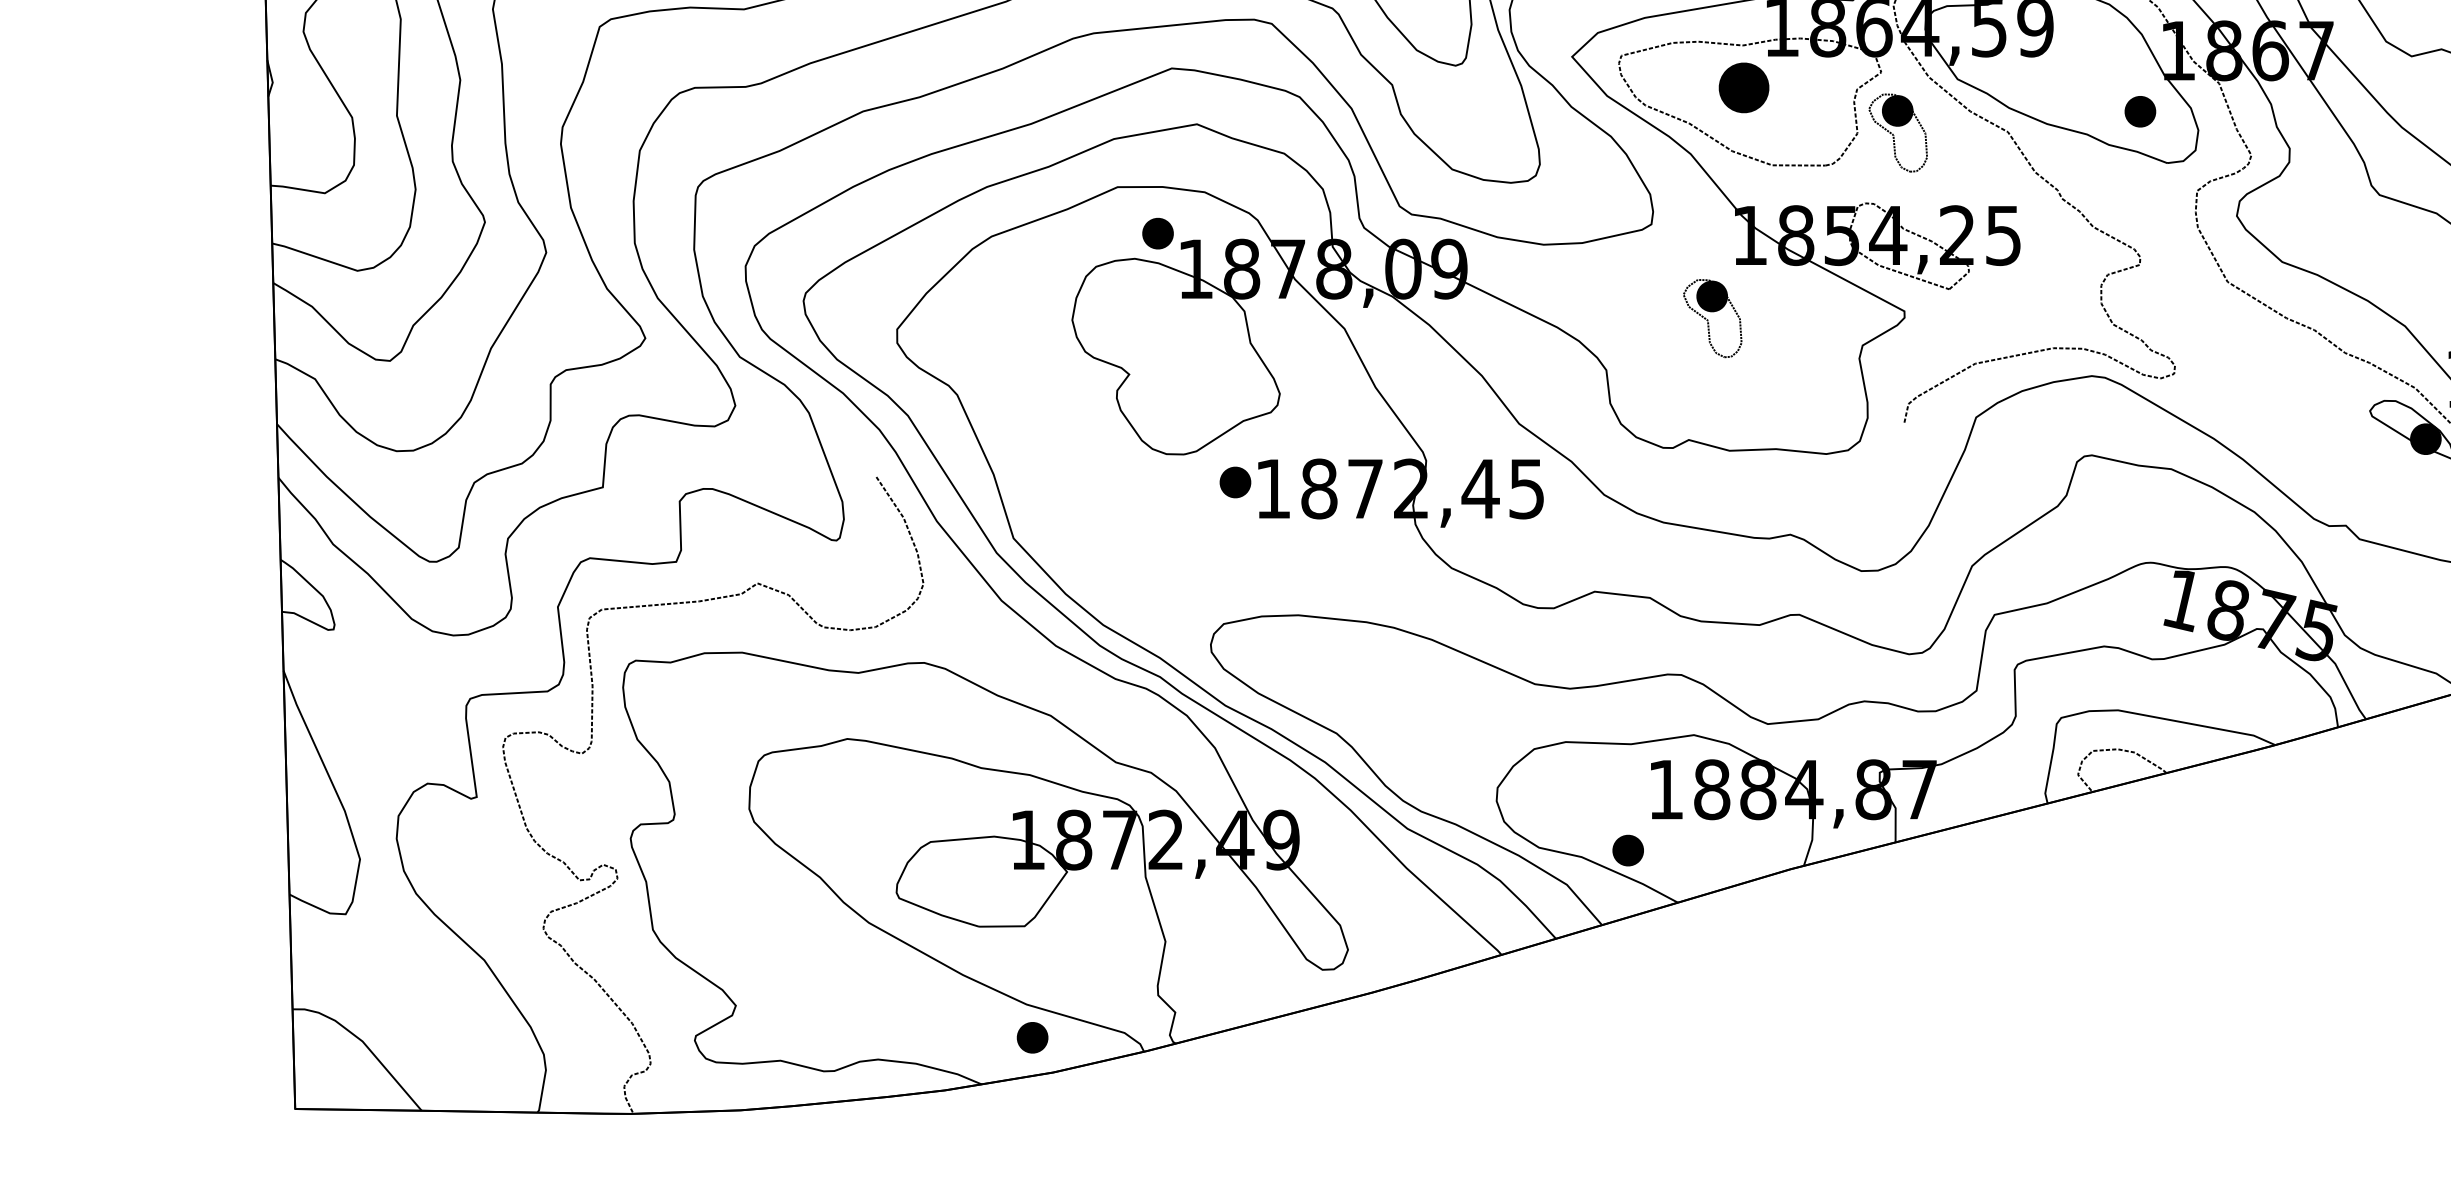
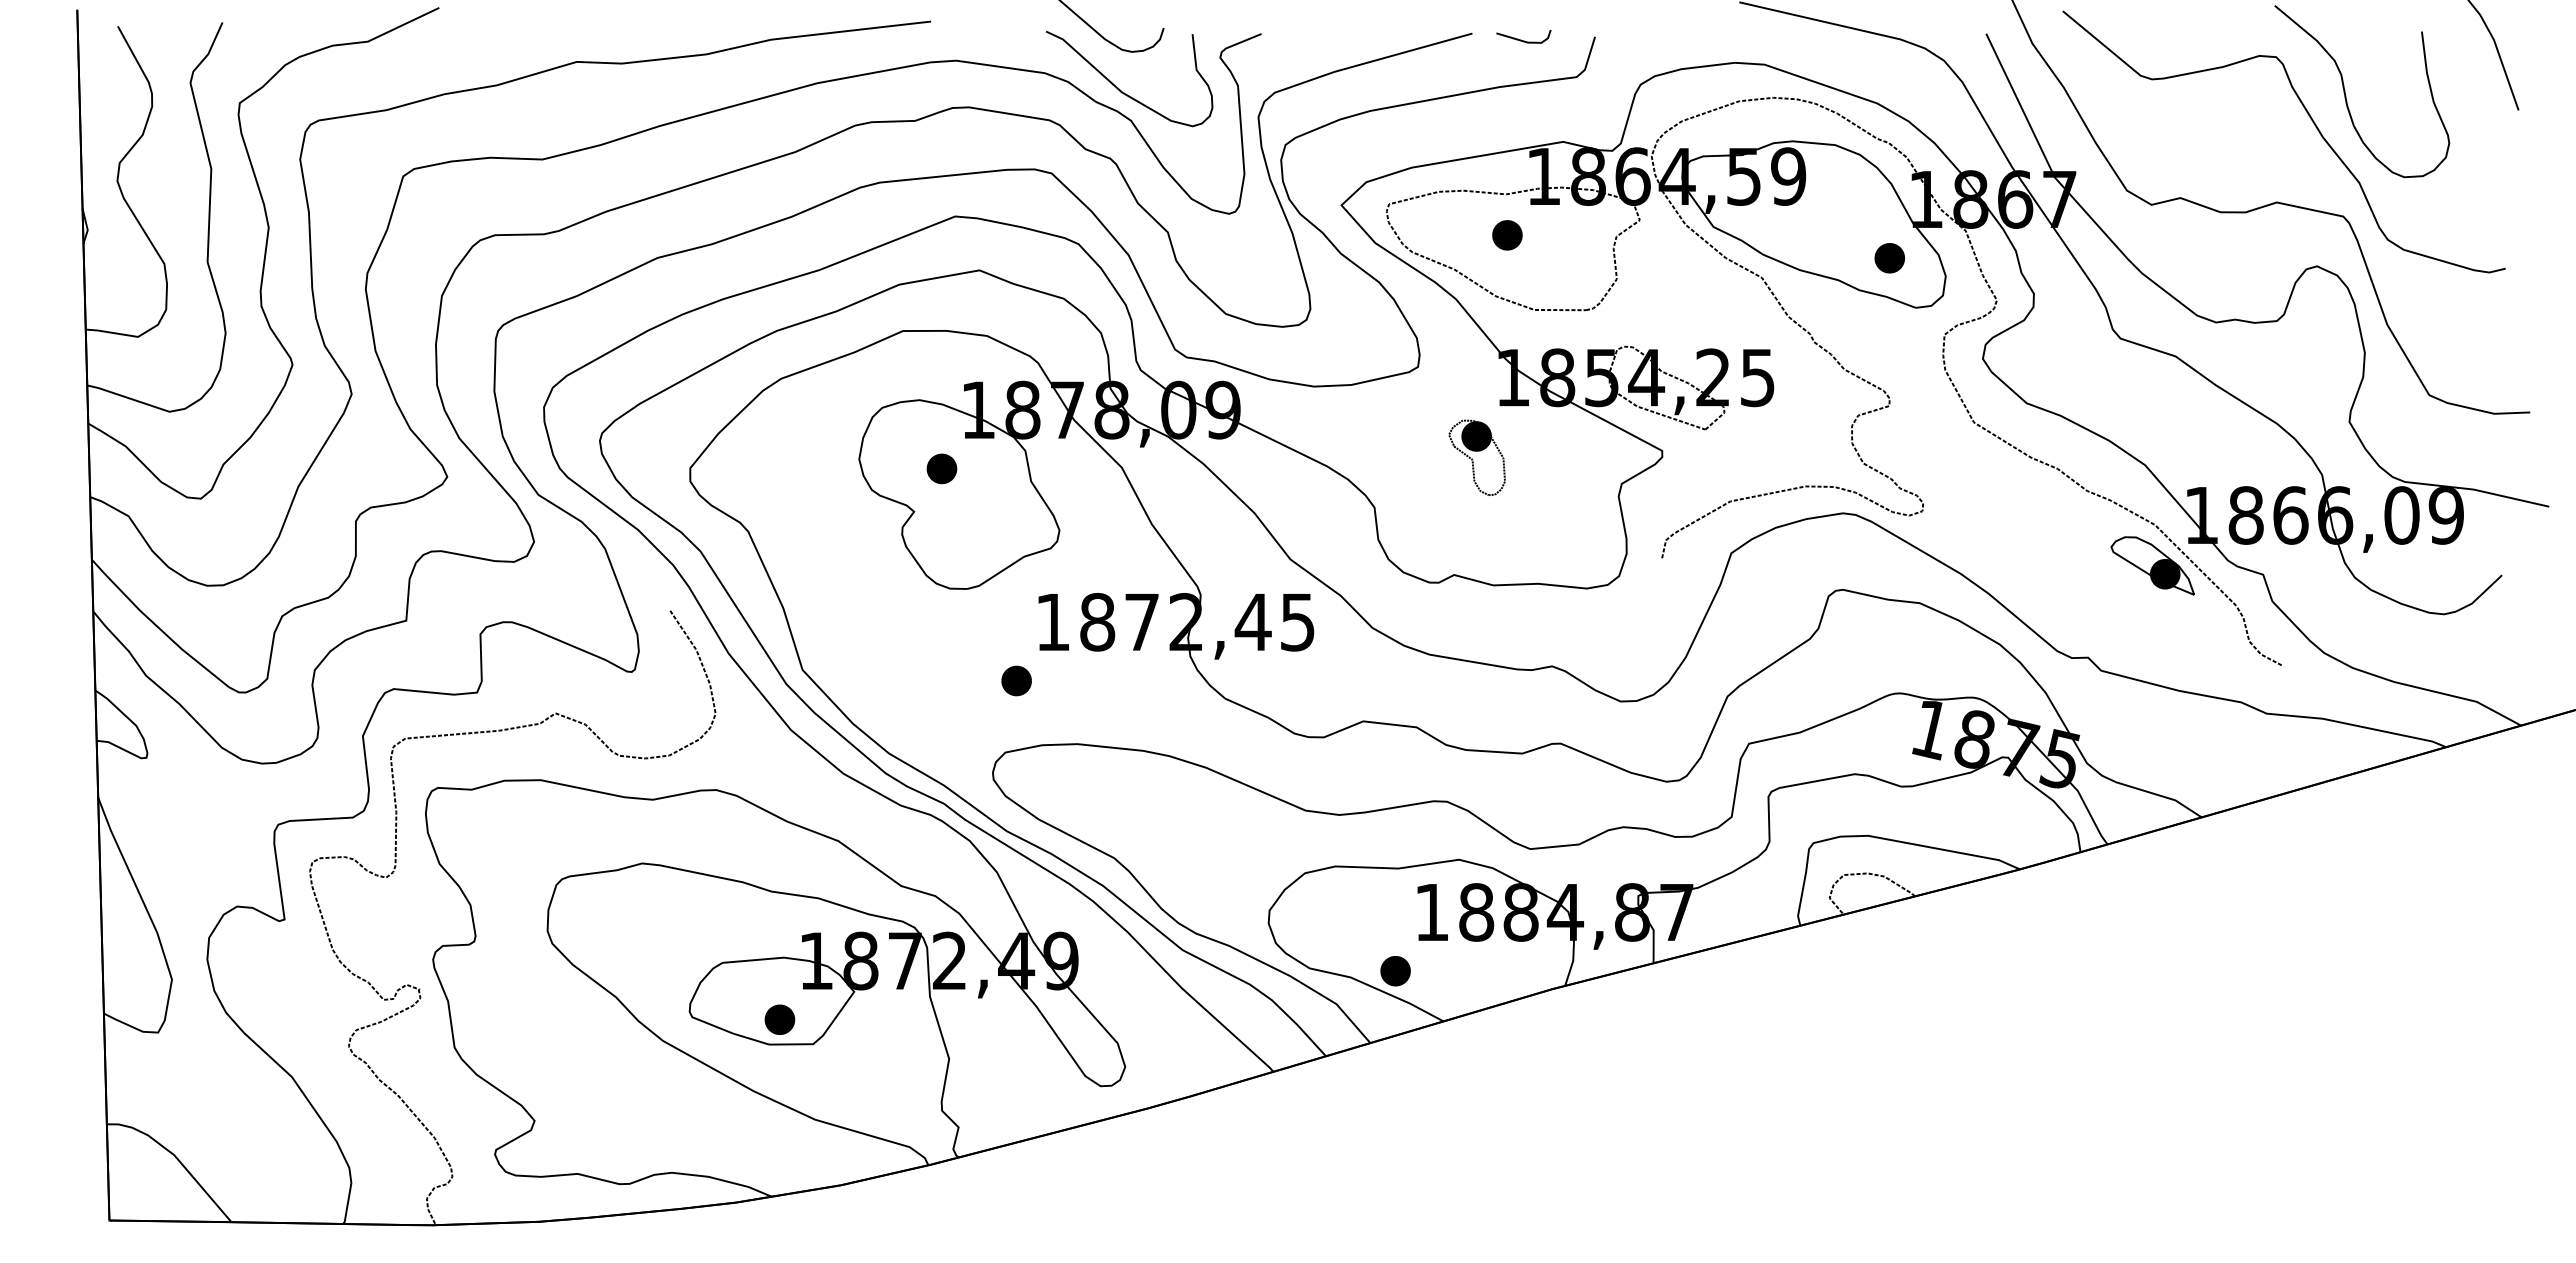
part: (1744, 88) -> (1507, 235), size x0.62
part: (1897, 132) -> (1655, 278), removed
part: (1157, 233) -> (941, 468), moved
part: (1235, 481) -> (1016, 680), moved
part: (1032, 1037) -> (779, 1019), moved

